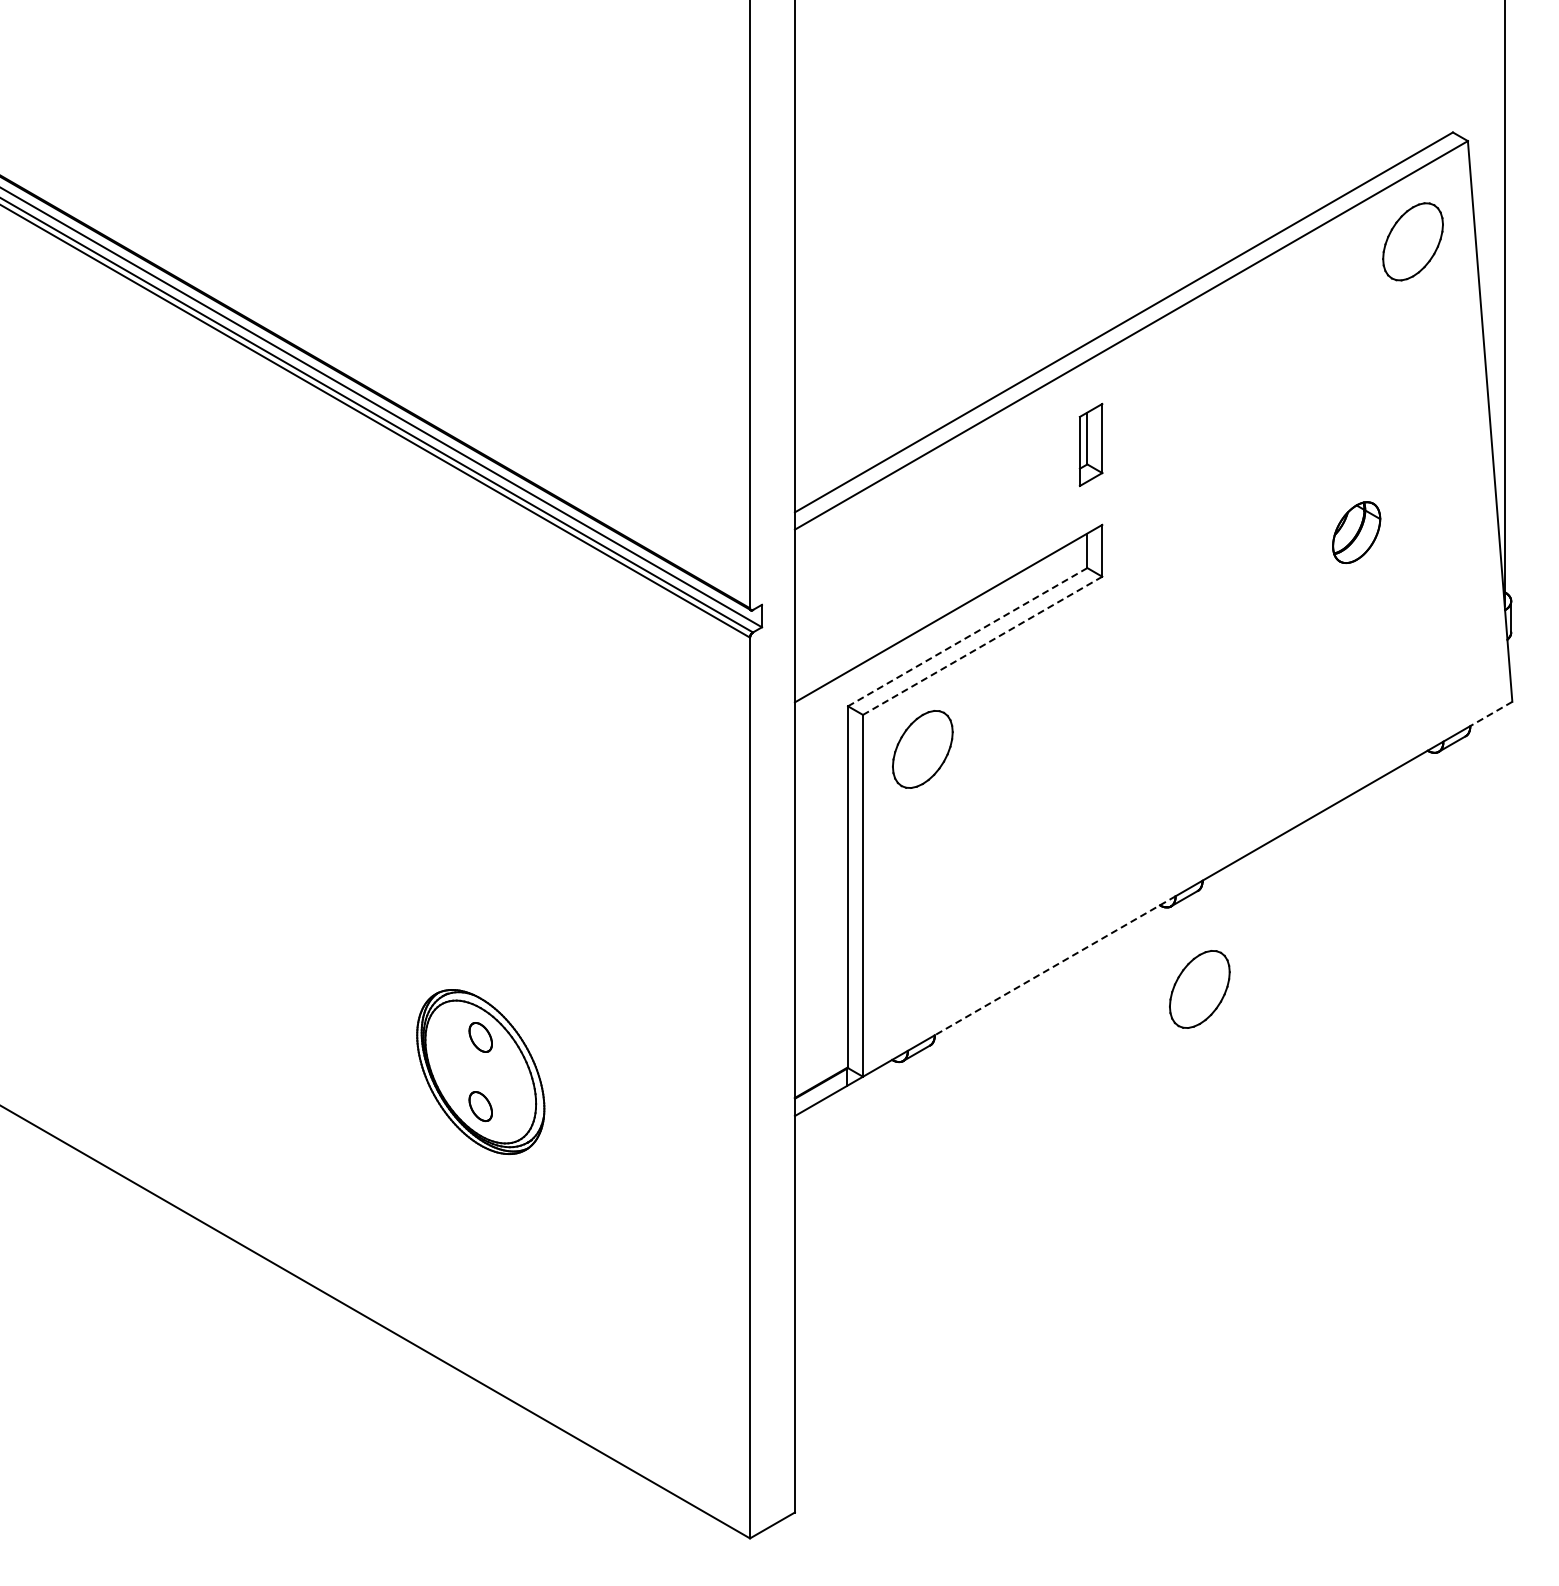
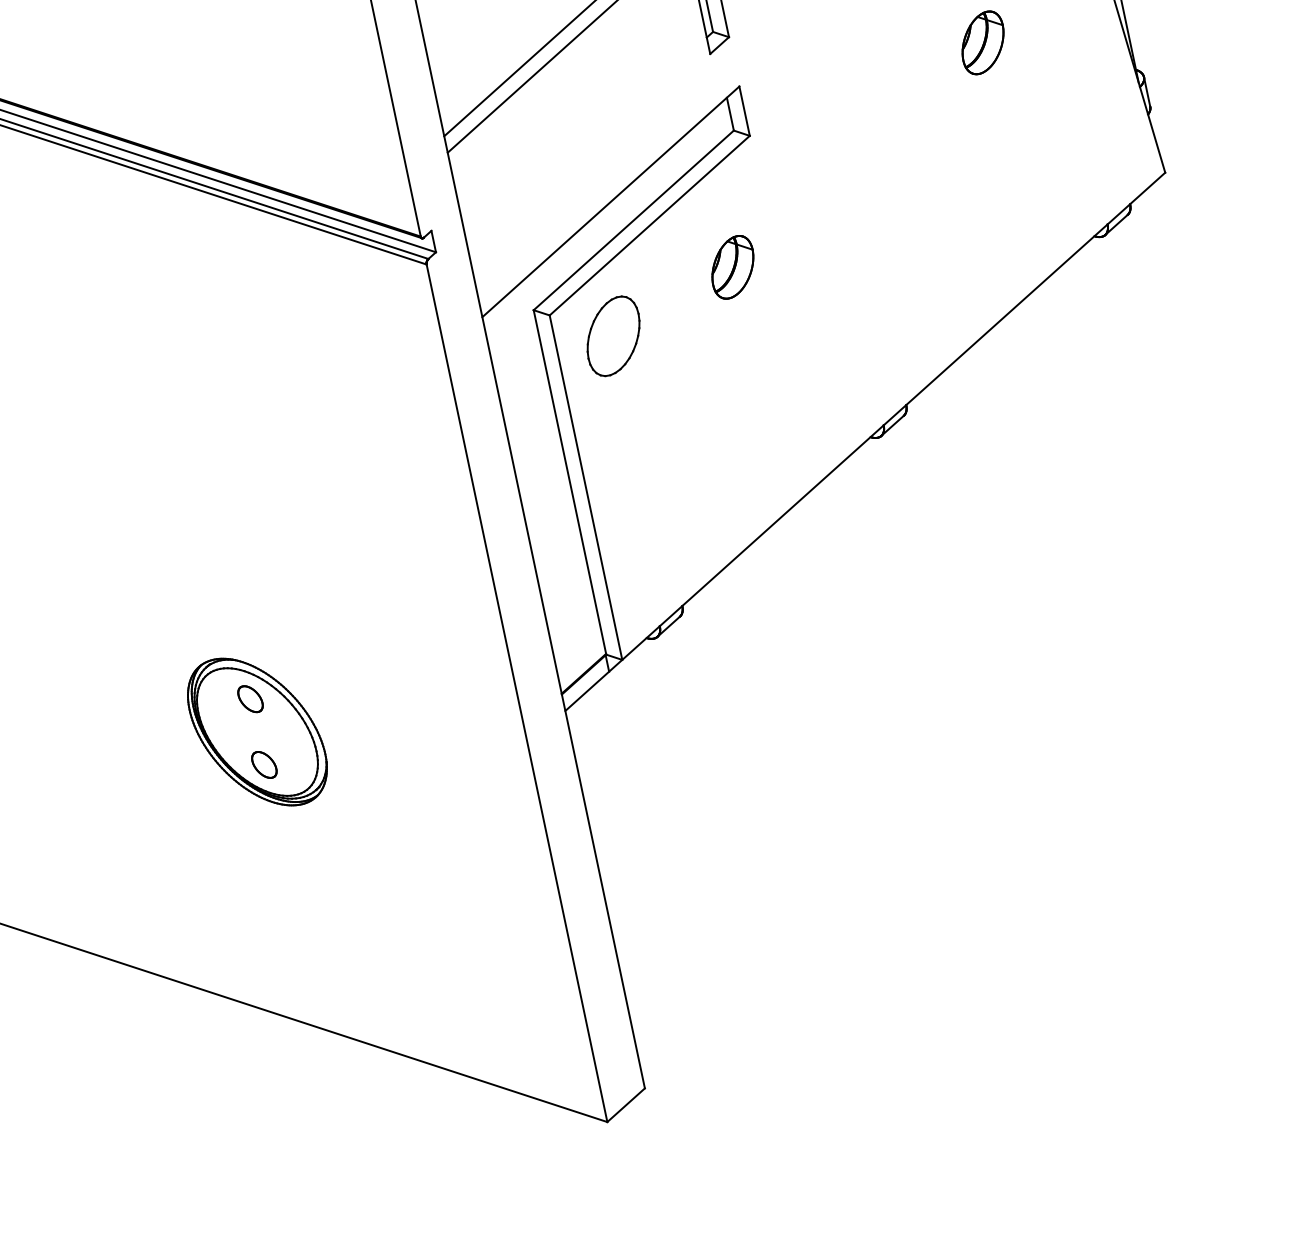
line: (967, 637) -> (633, 220), dashed -> solid
line: (982, 646) -> (649, 226), dashed -> solid
part: (1057, 705) -> (732, 267), added
line: (1490, 714) -> (1146, 189), dashed -> solid
line: (1054, 966) -> (782, 516), dashed -> solid
part: (1199, 989) -> (925, 509), removed

